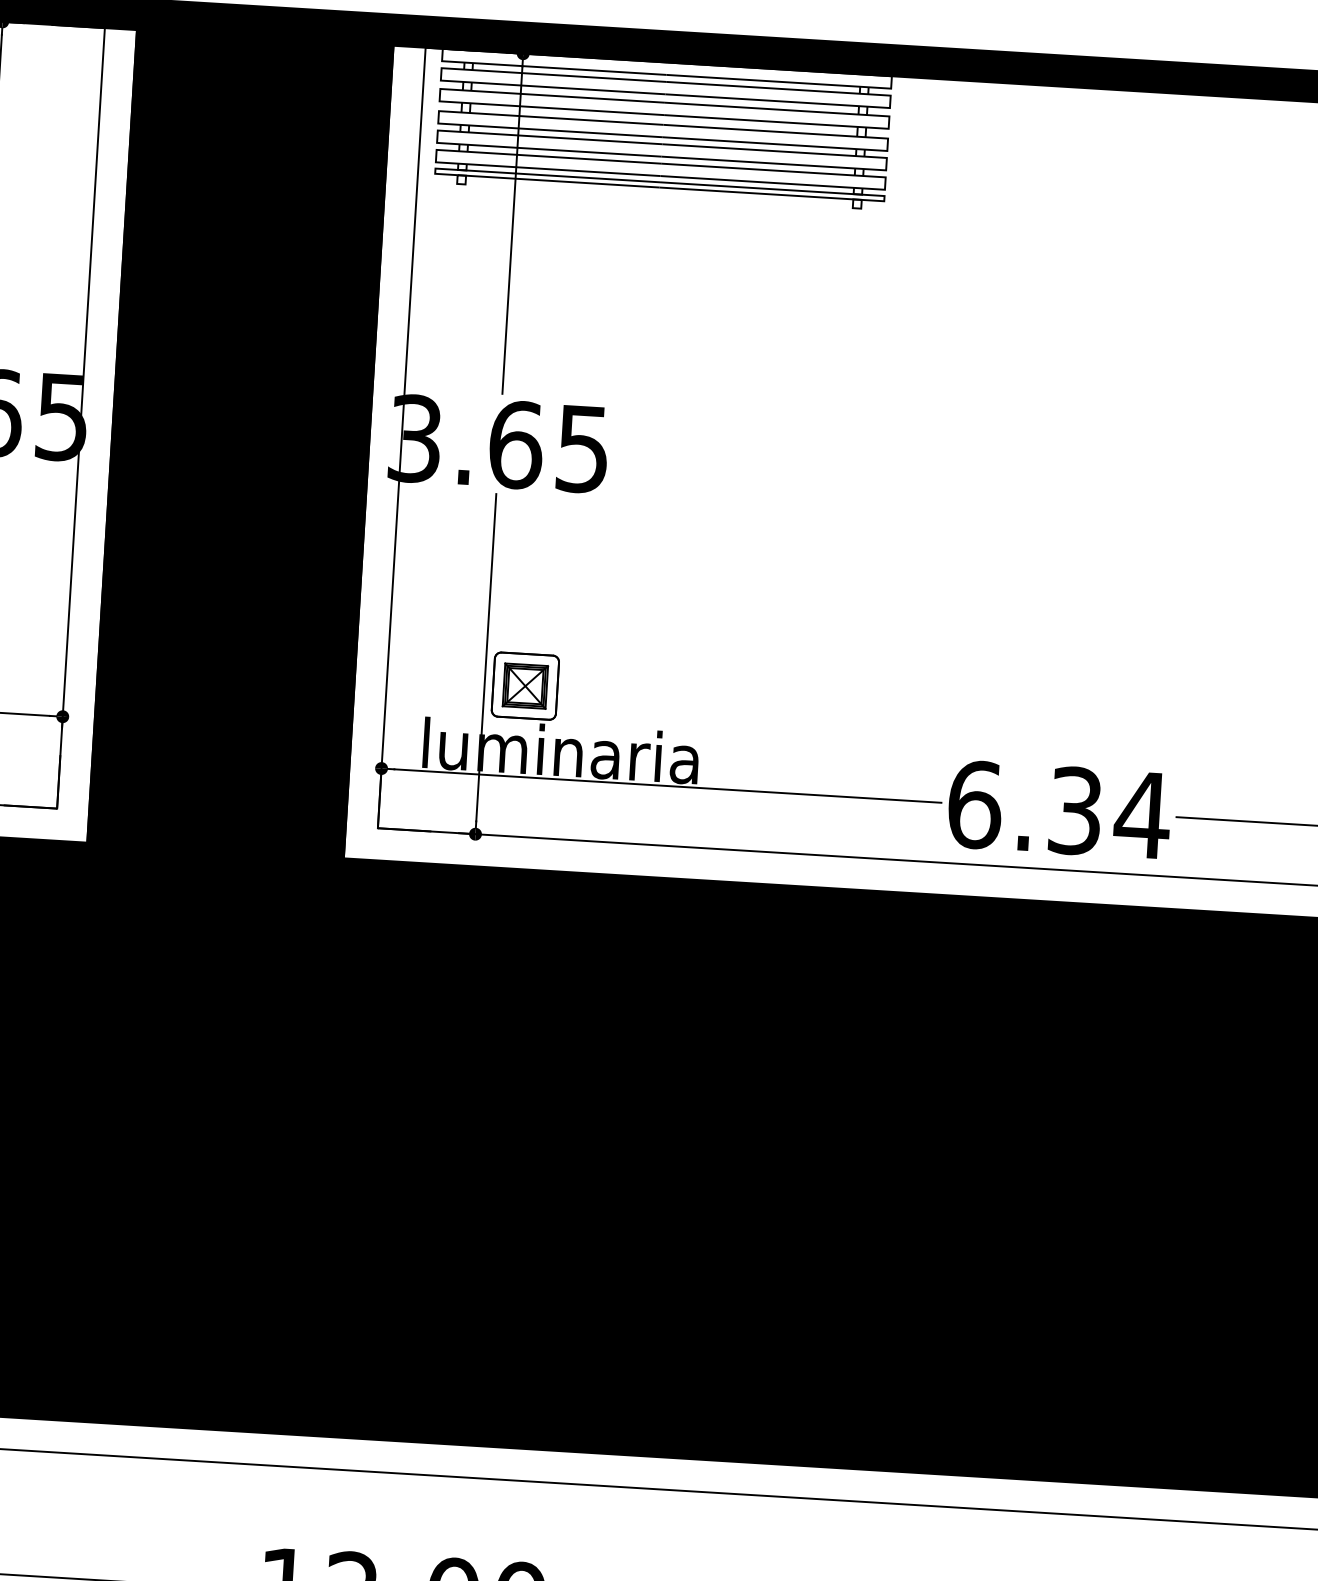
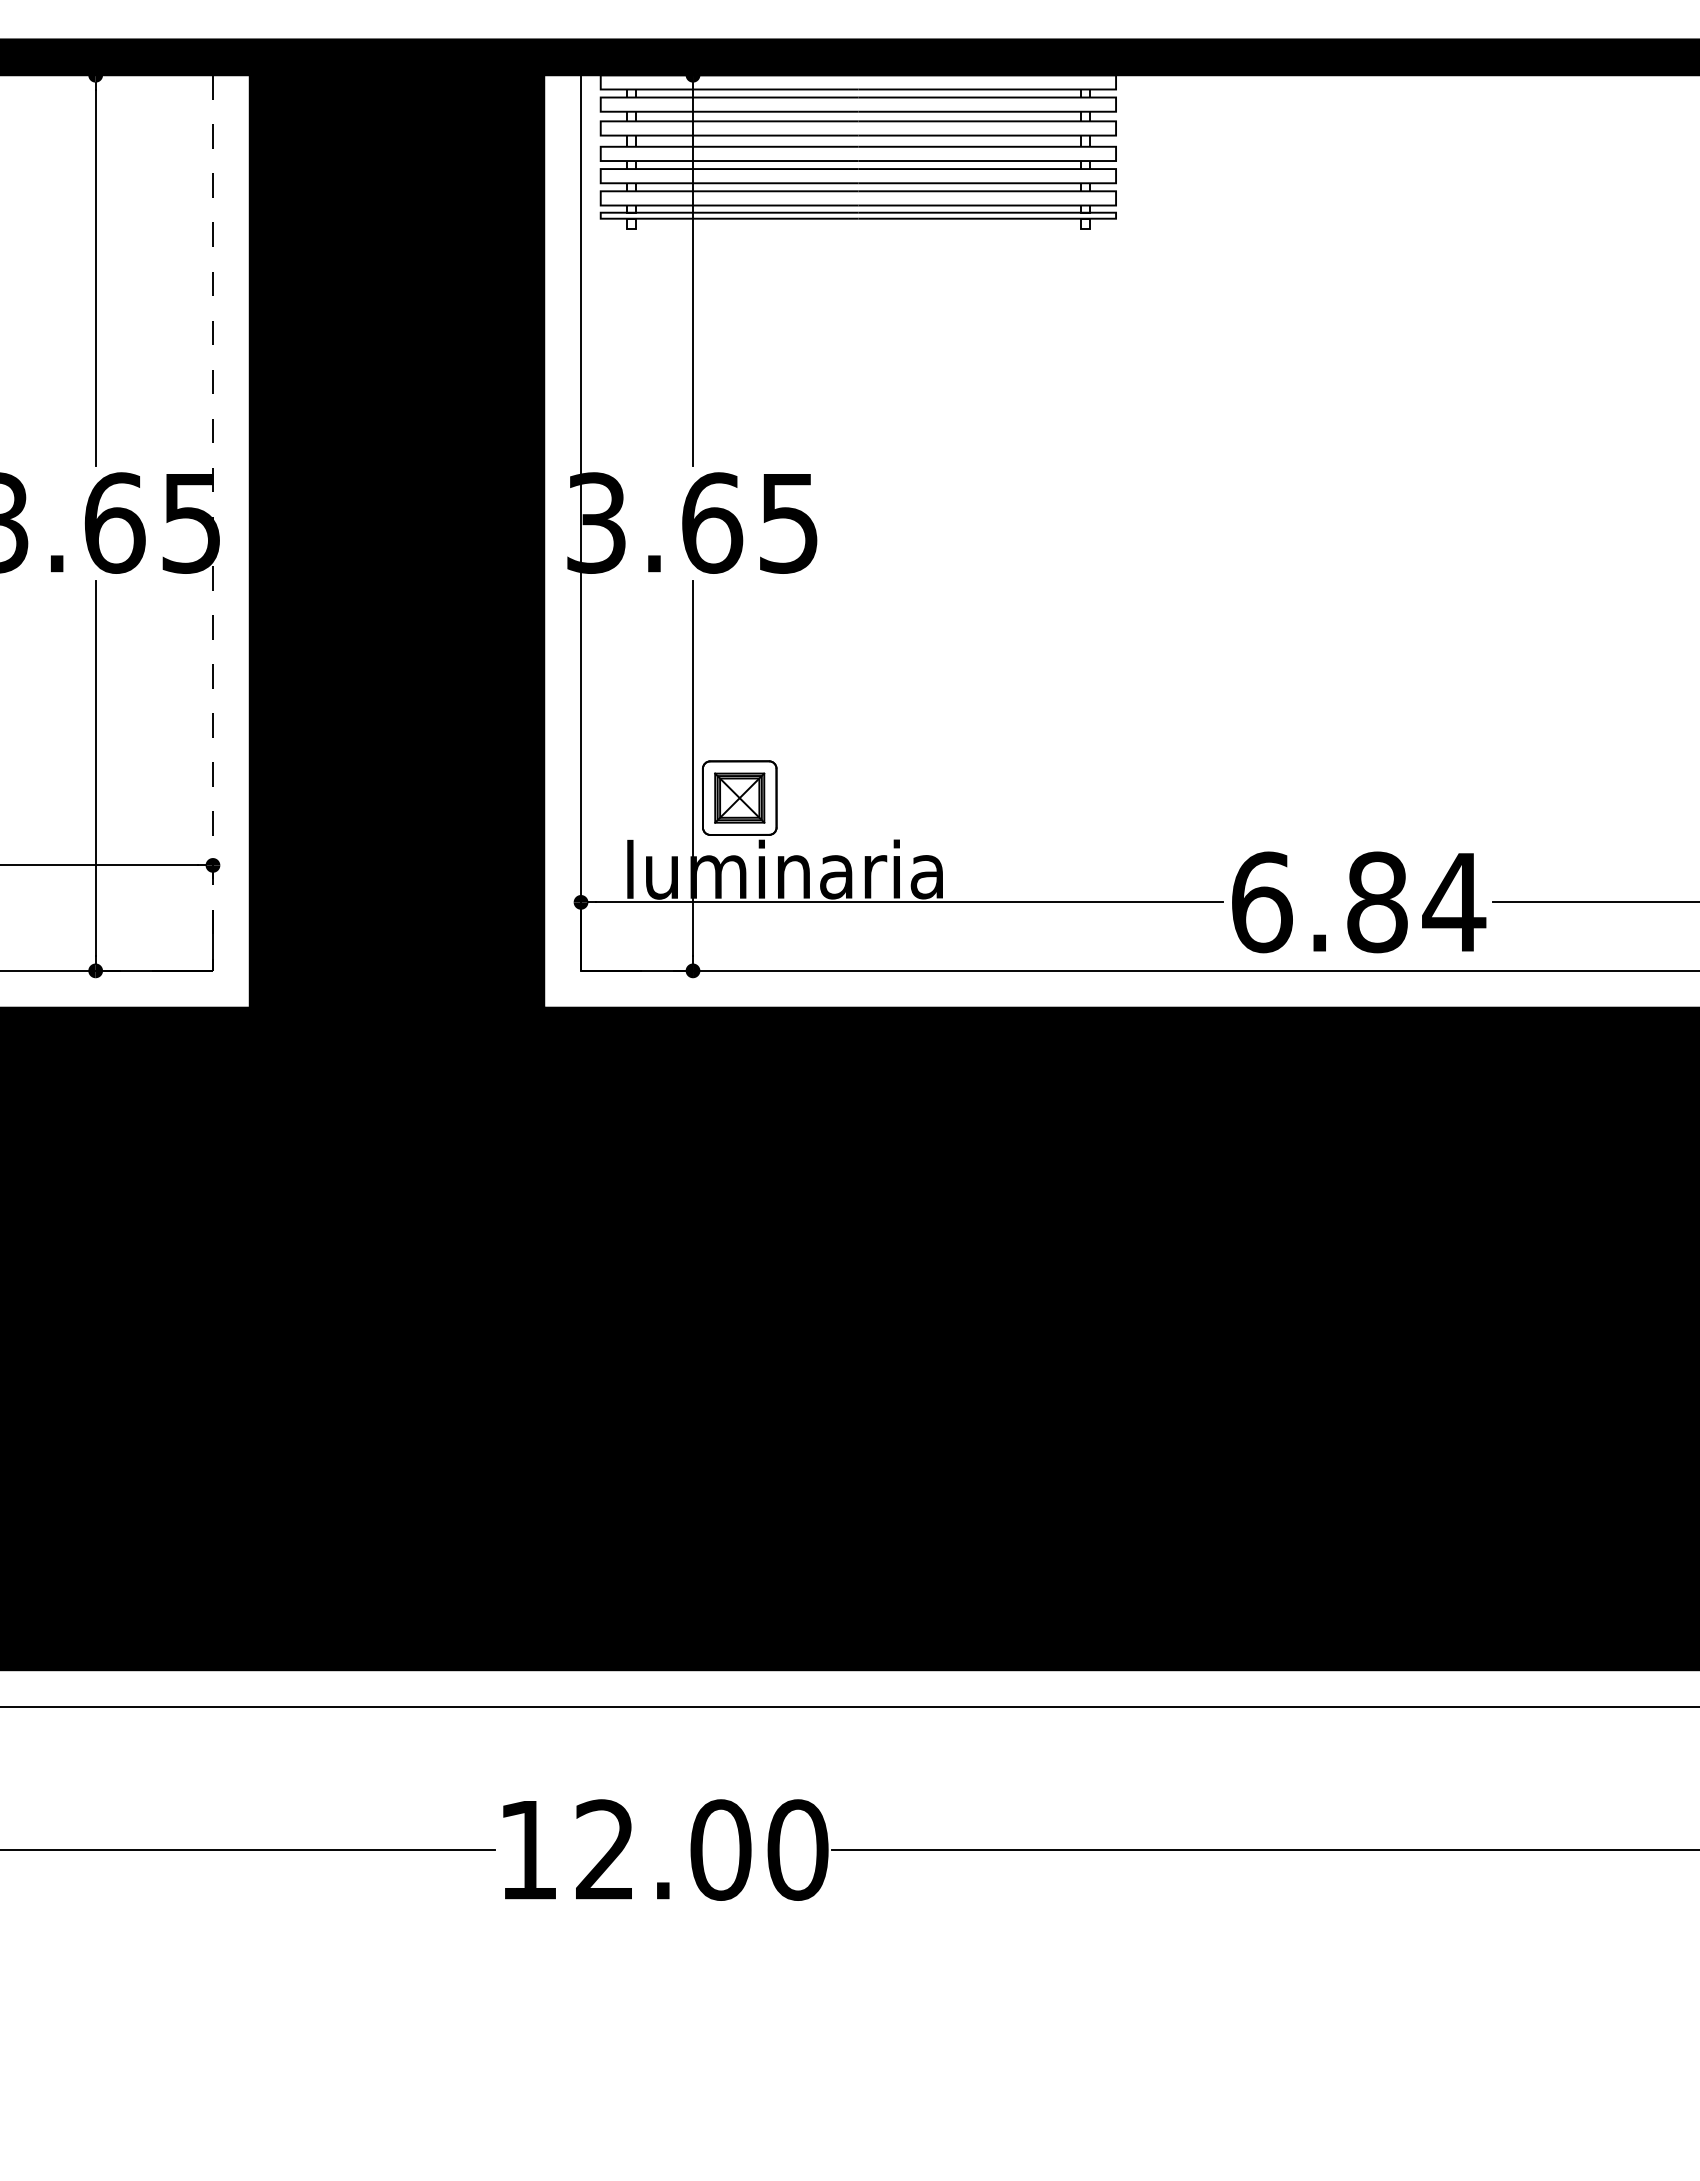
line: (80, 418) -> (212, 523), solid -> dashed
text: (1075, 811) -> (1377, 902), 6.34 -> 6.84

